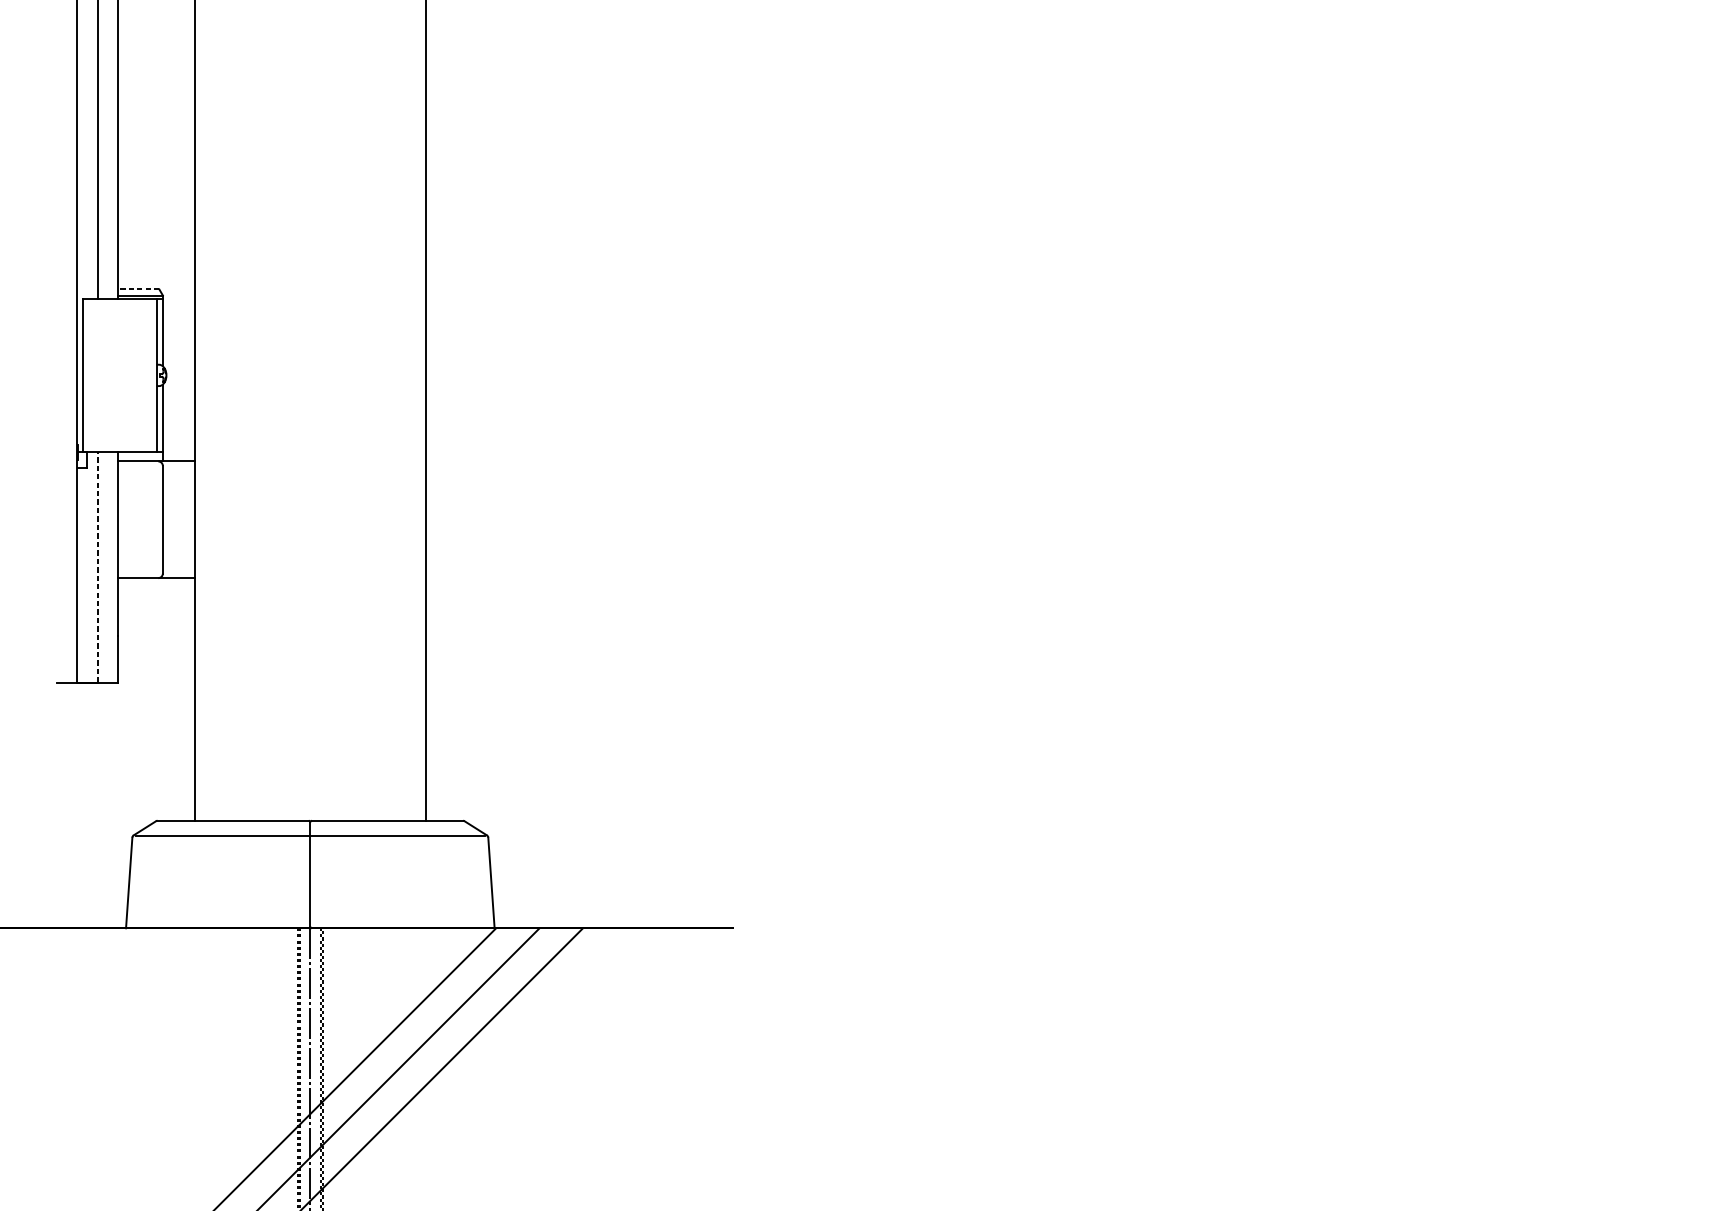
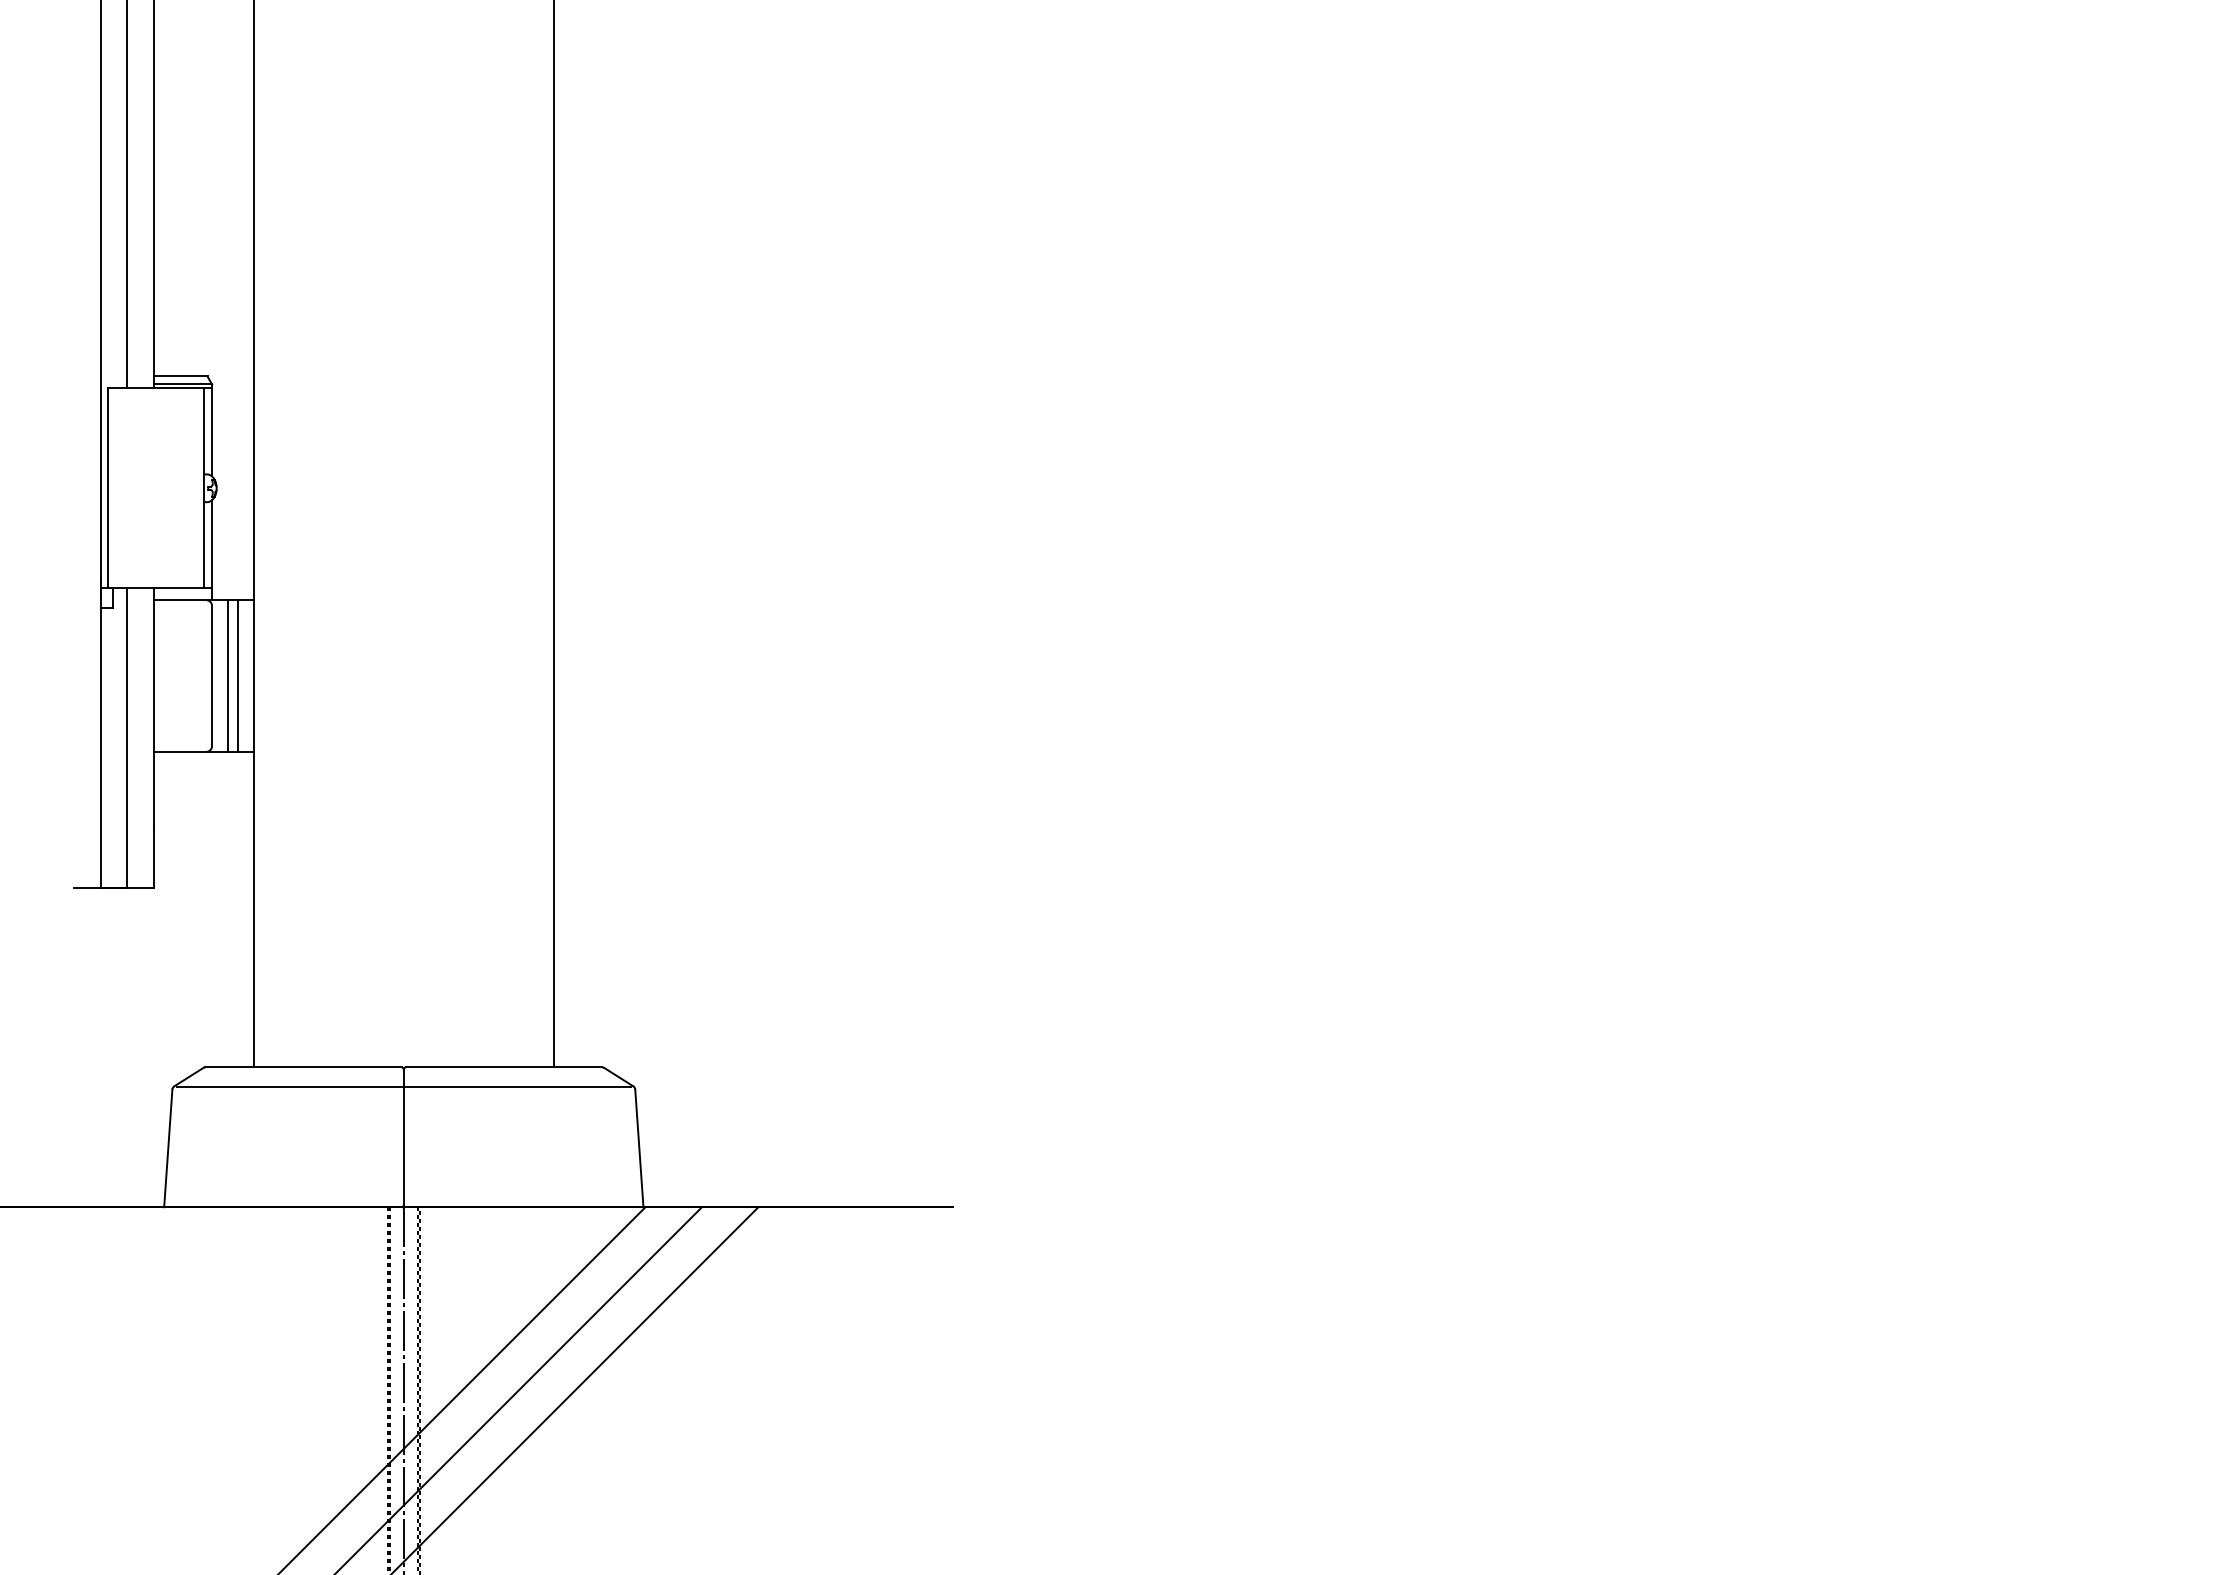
line: (138, 289) -> (180, 376), dashed -> solid
line: (175, 519) -> (228, 675), added
line: (183, 519) -> (238, 675), added
line: (97, 567) -> (127, 737), dashed -> solid

